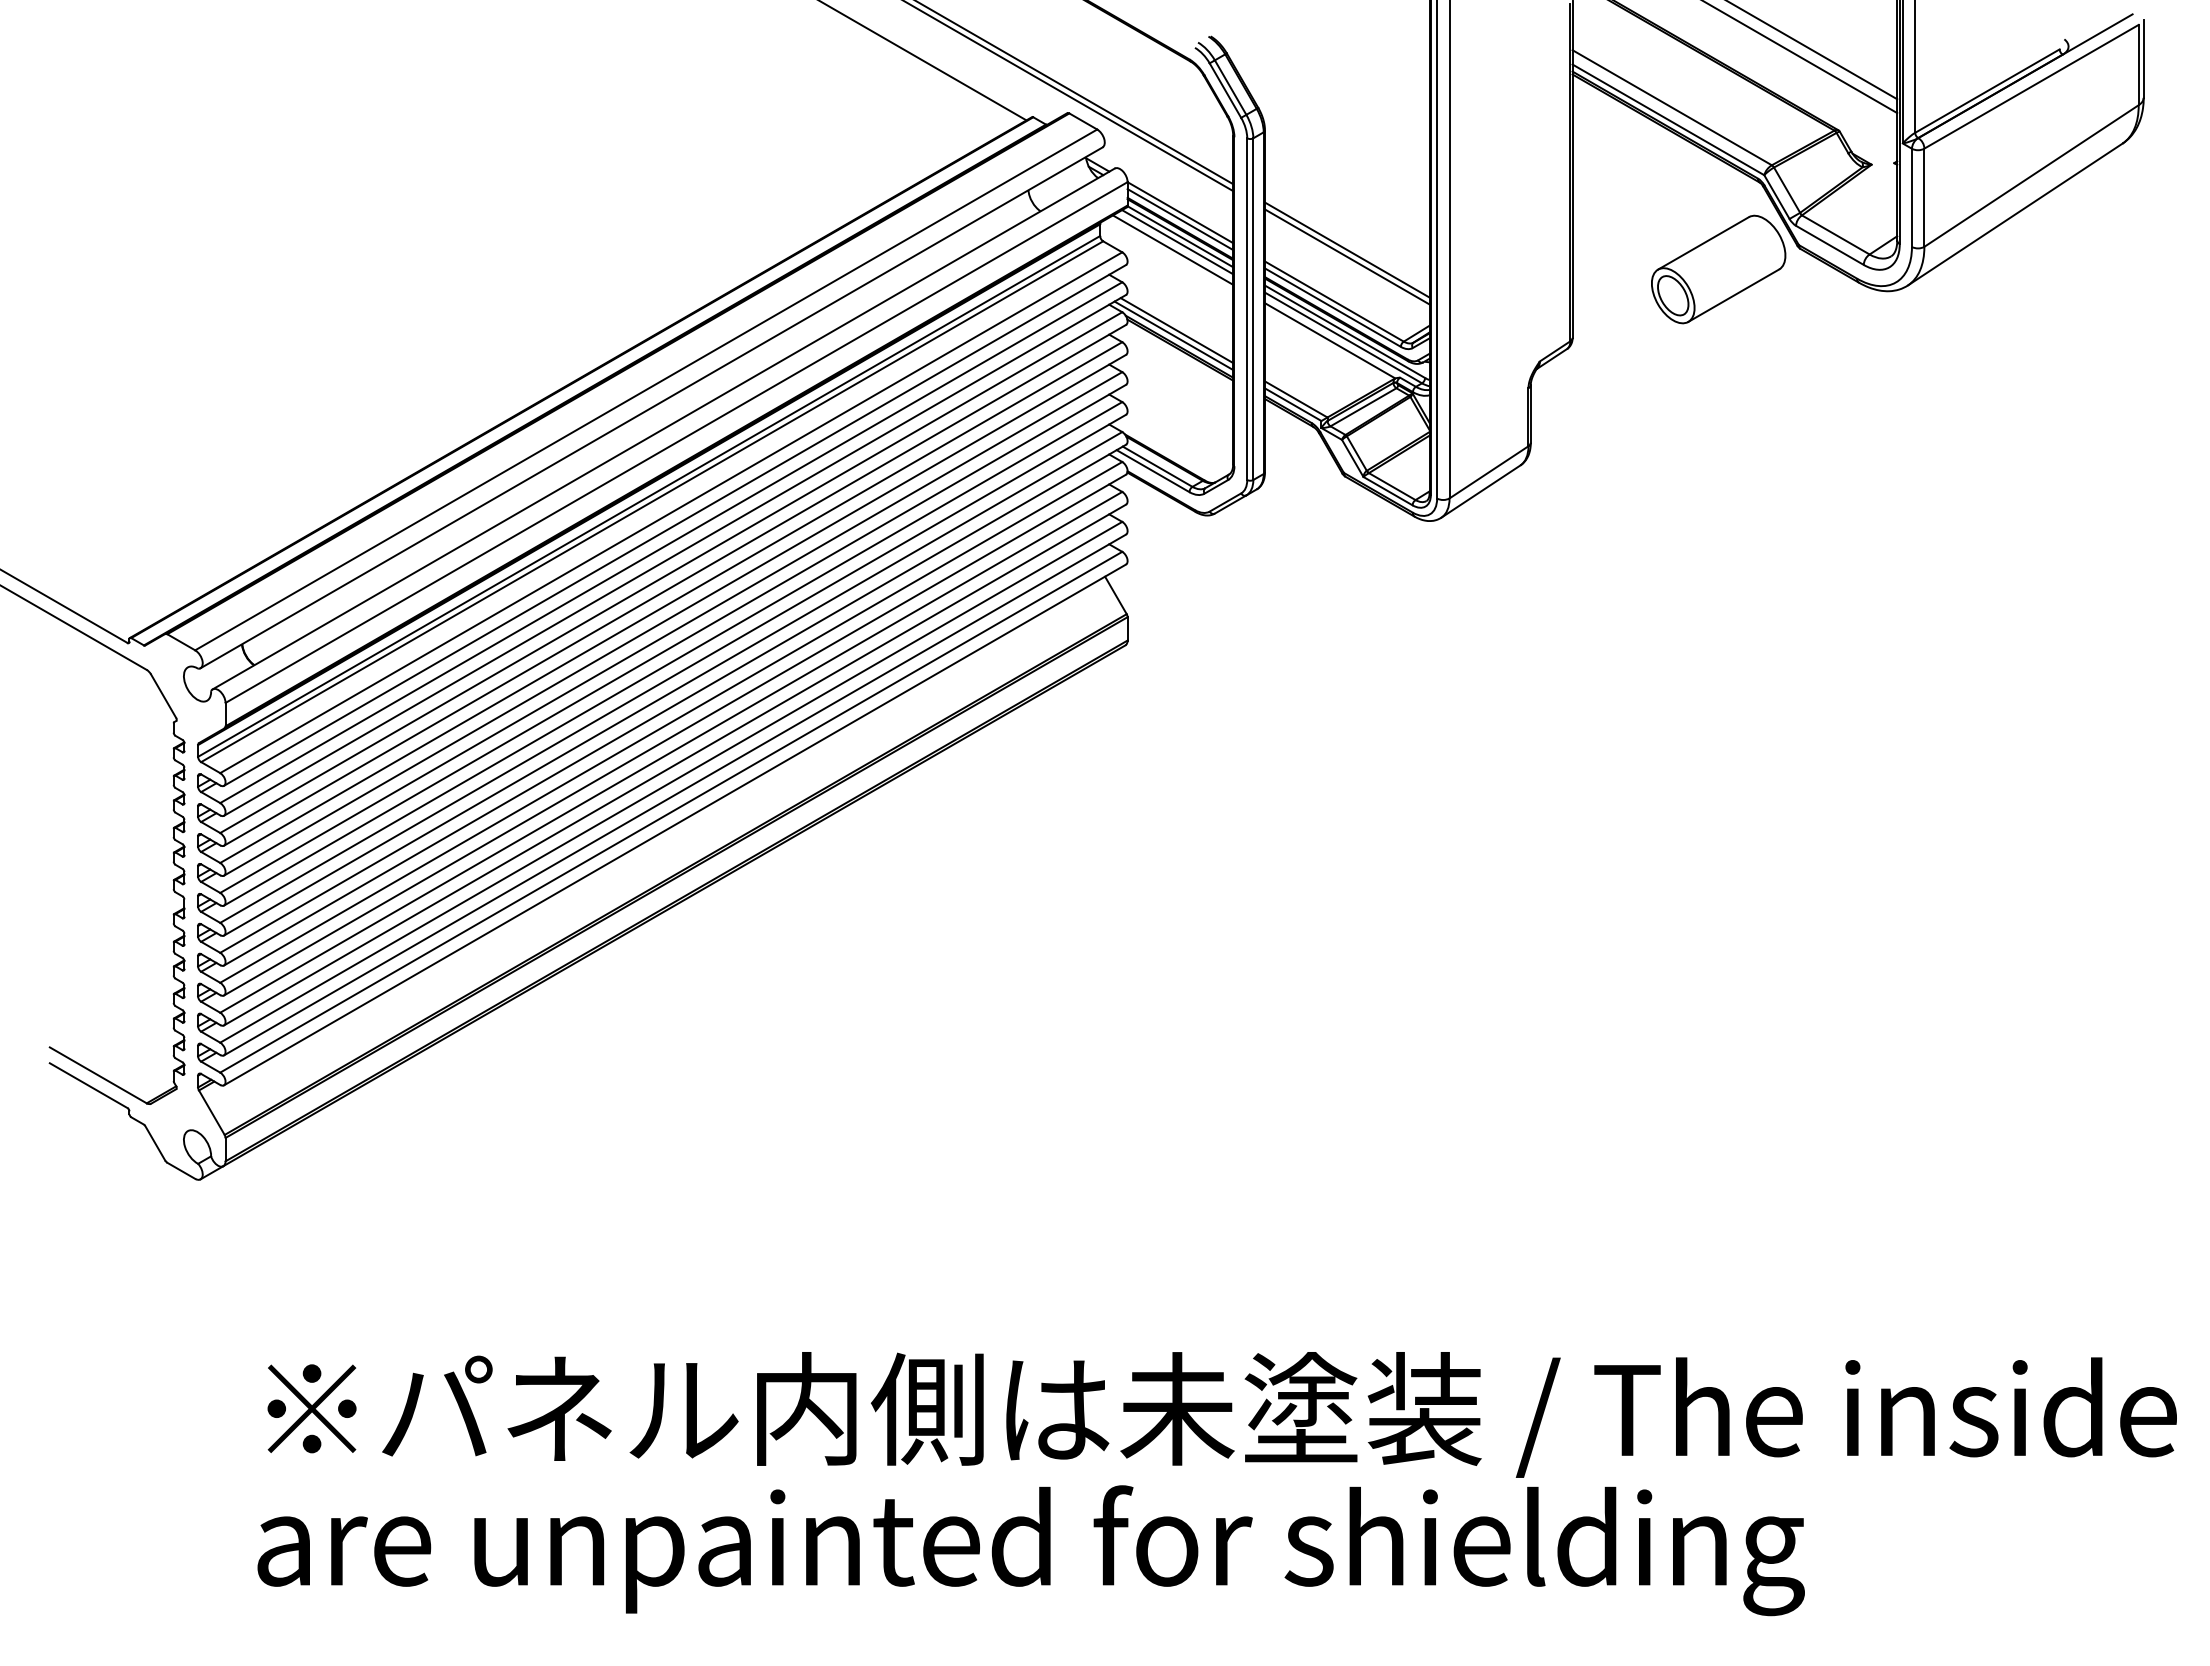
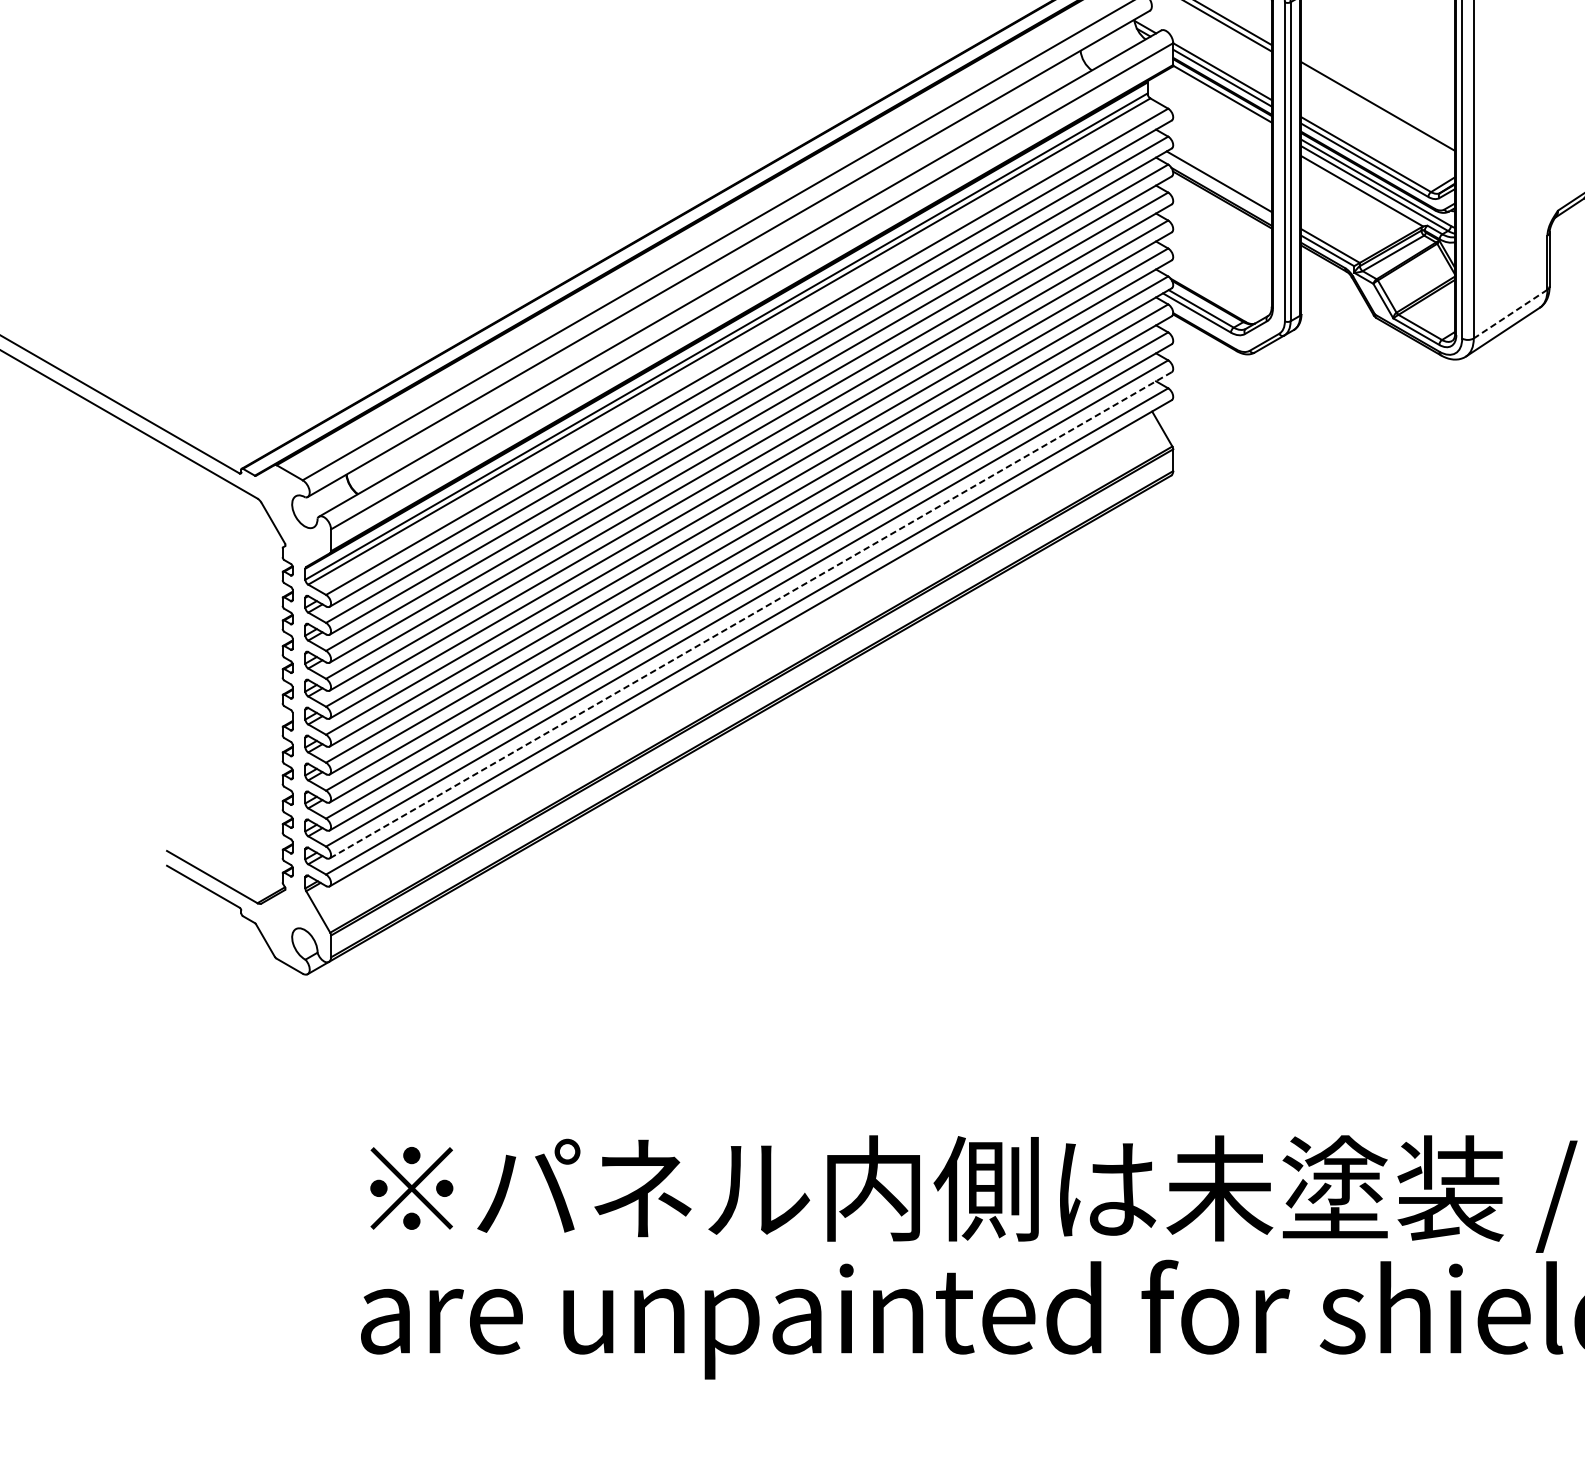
line: (1177, 242) -> (1219, 99), removed
line: (1172, 249) -> (1215, 106), removed
line: (1346, 256) -> (1377, 112), removed
line: (1173, 335) -> (1216, 186), removed
line: (1488, 472) -> (1510, 314), solid -> dashed
line: (675, 795) -> (751, 615), solid -> dashed

